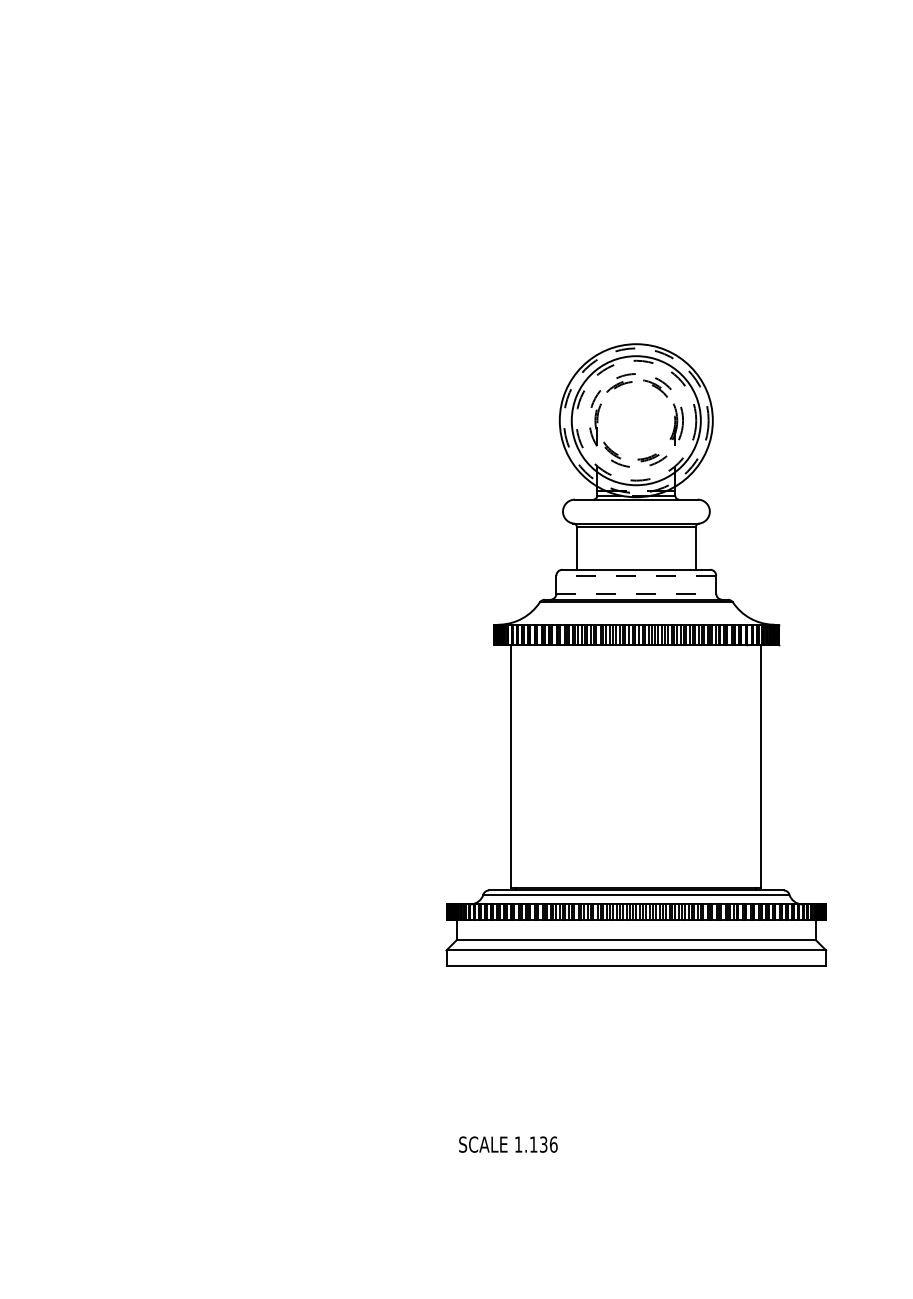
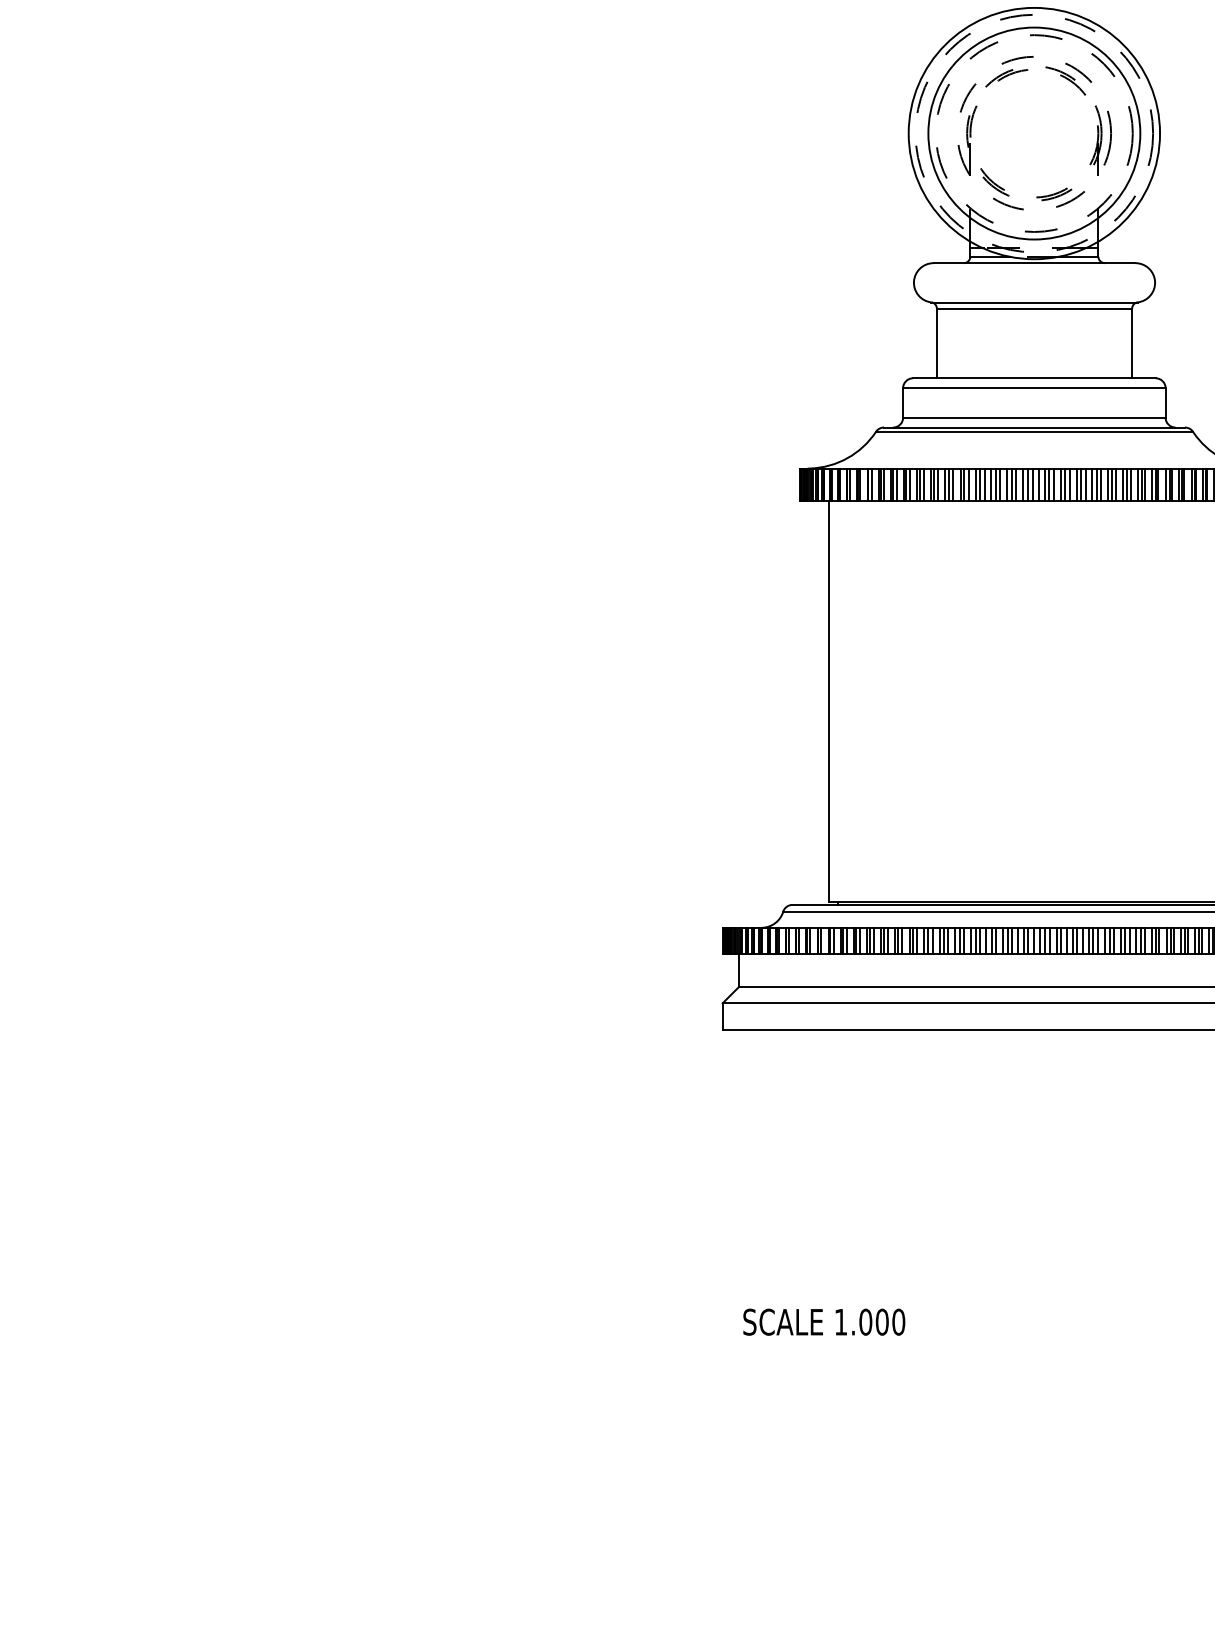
line: (636, 575) -> (1034, 387), dashed -> solid
line: (636, 593) -> (1034, 417), dashed -> solid
text: (543, 1144) -> (881, 1321), 1.136 -> 1.000

